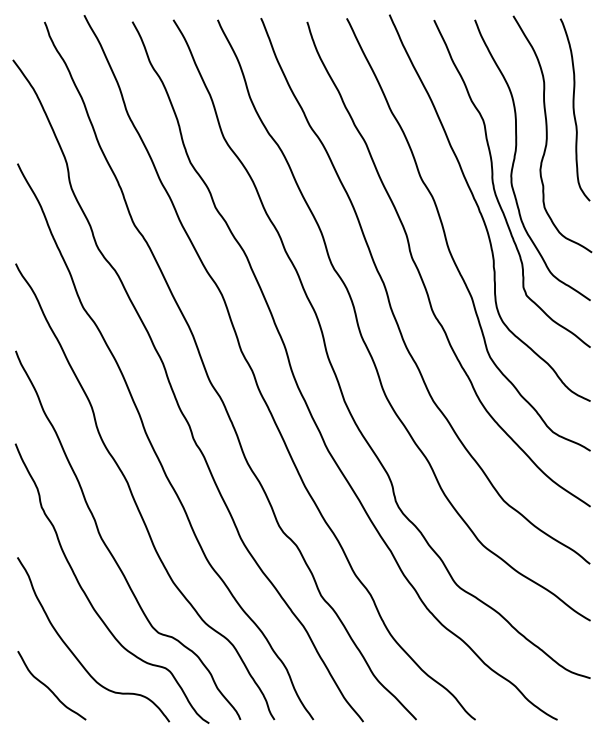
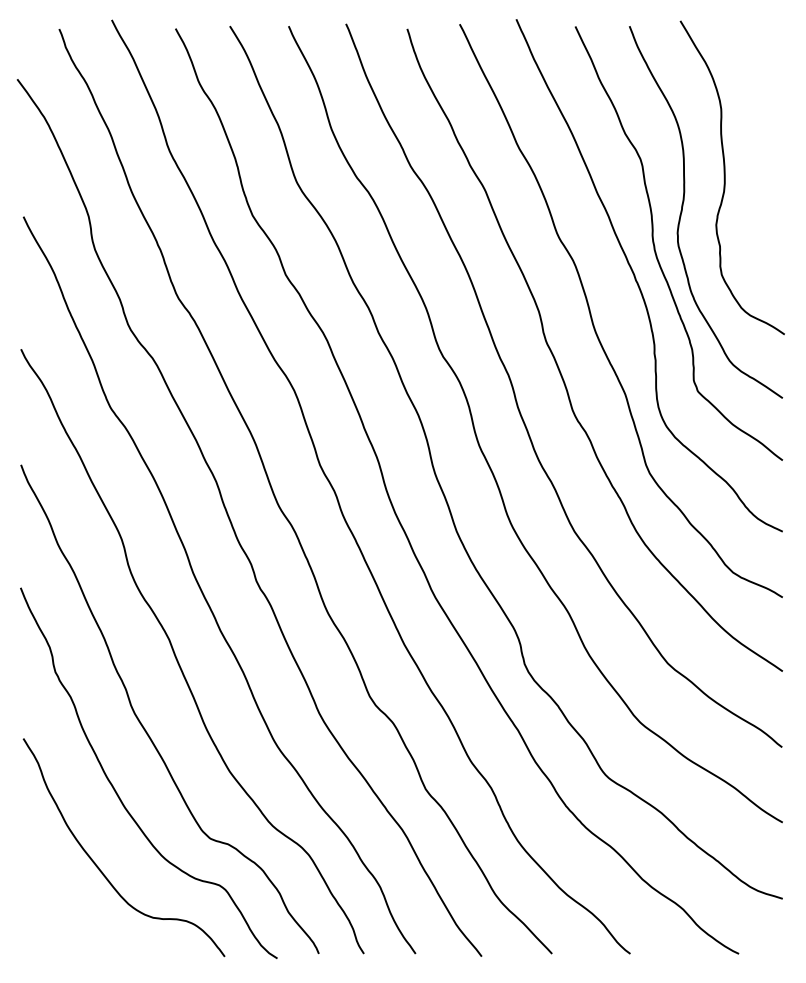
curve: (574, 109) -> (761, 145), removed
curve: (49, 687) -> (65, 911), removed

